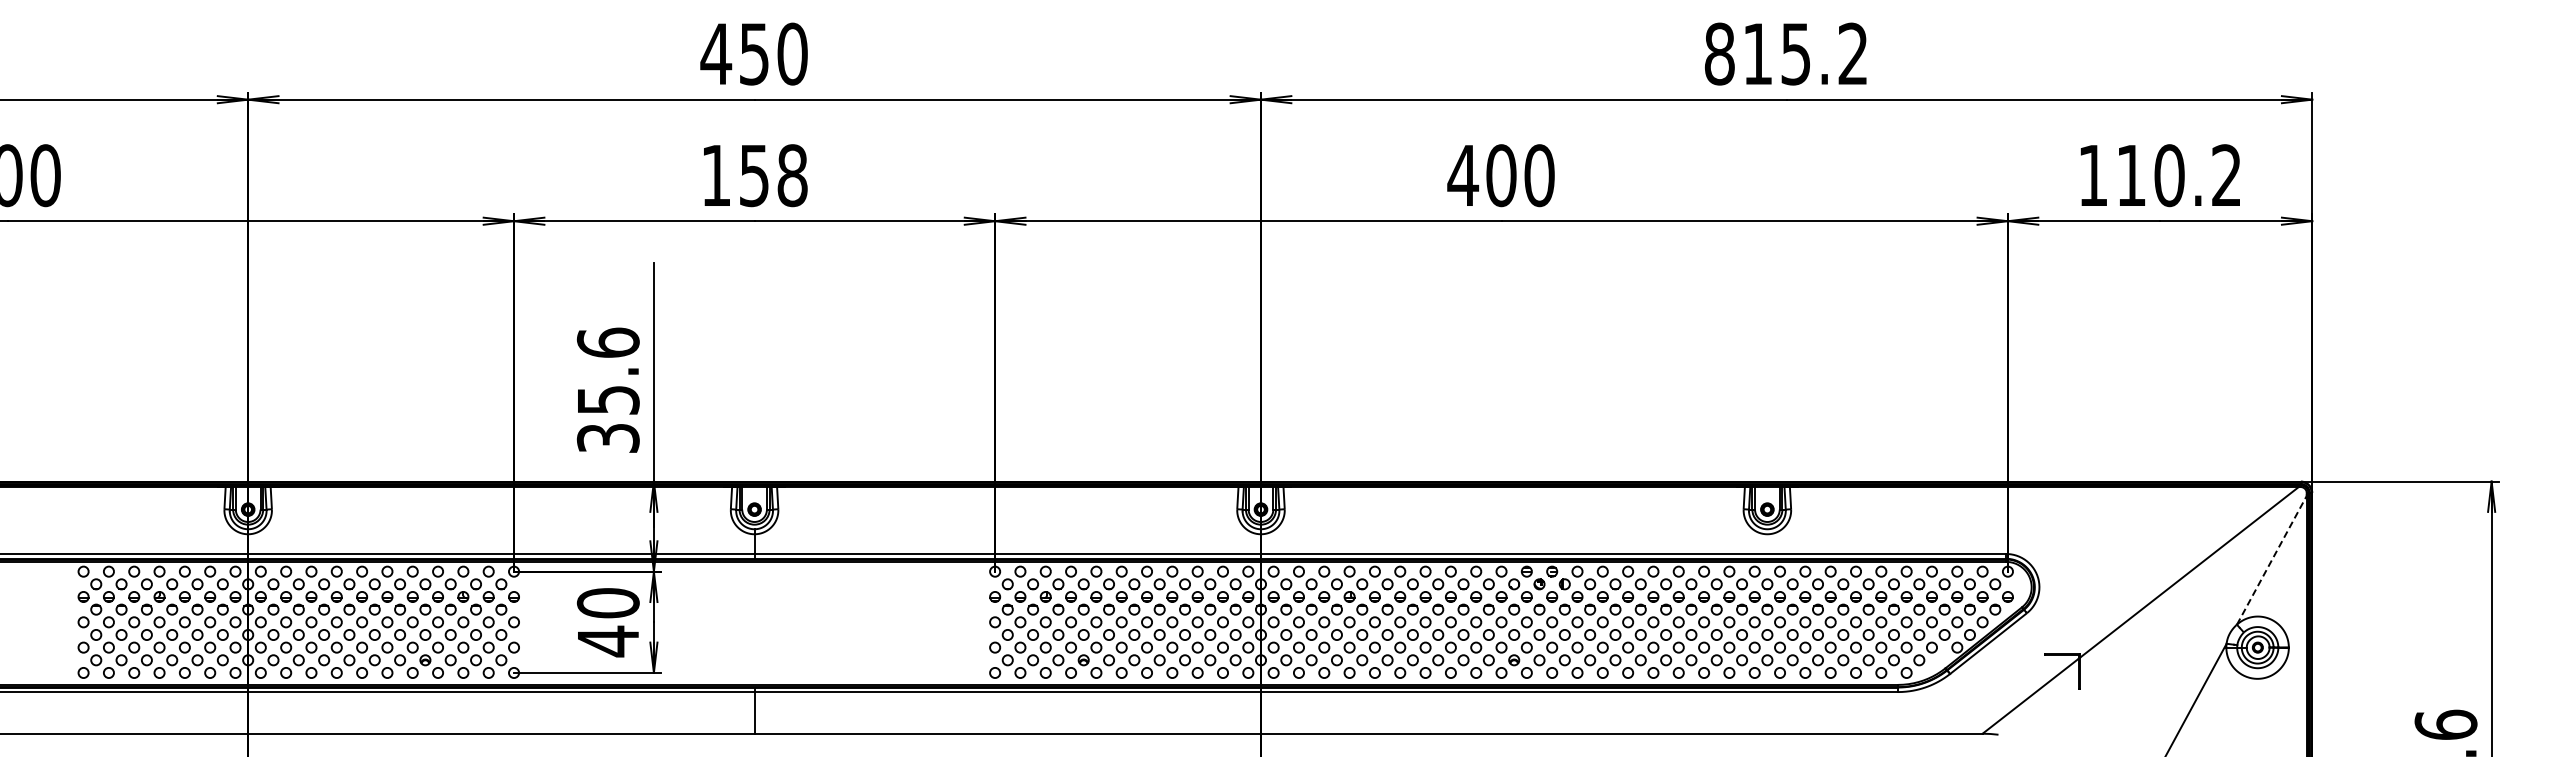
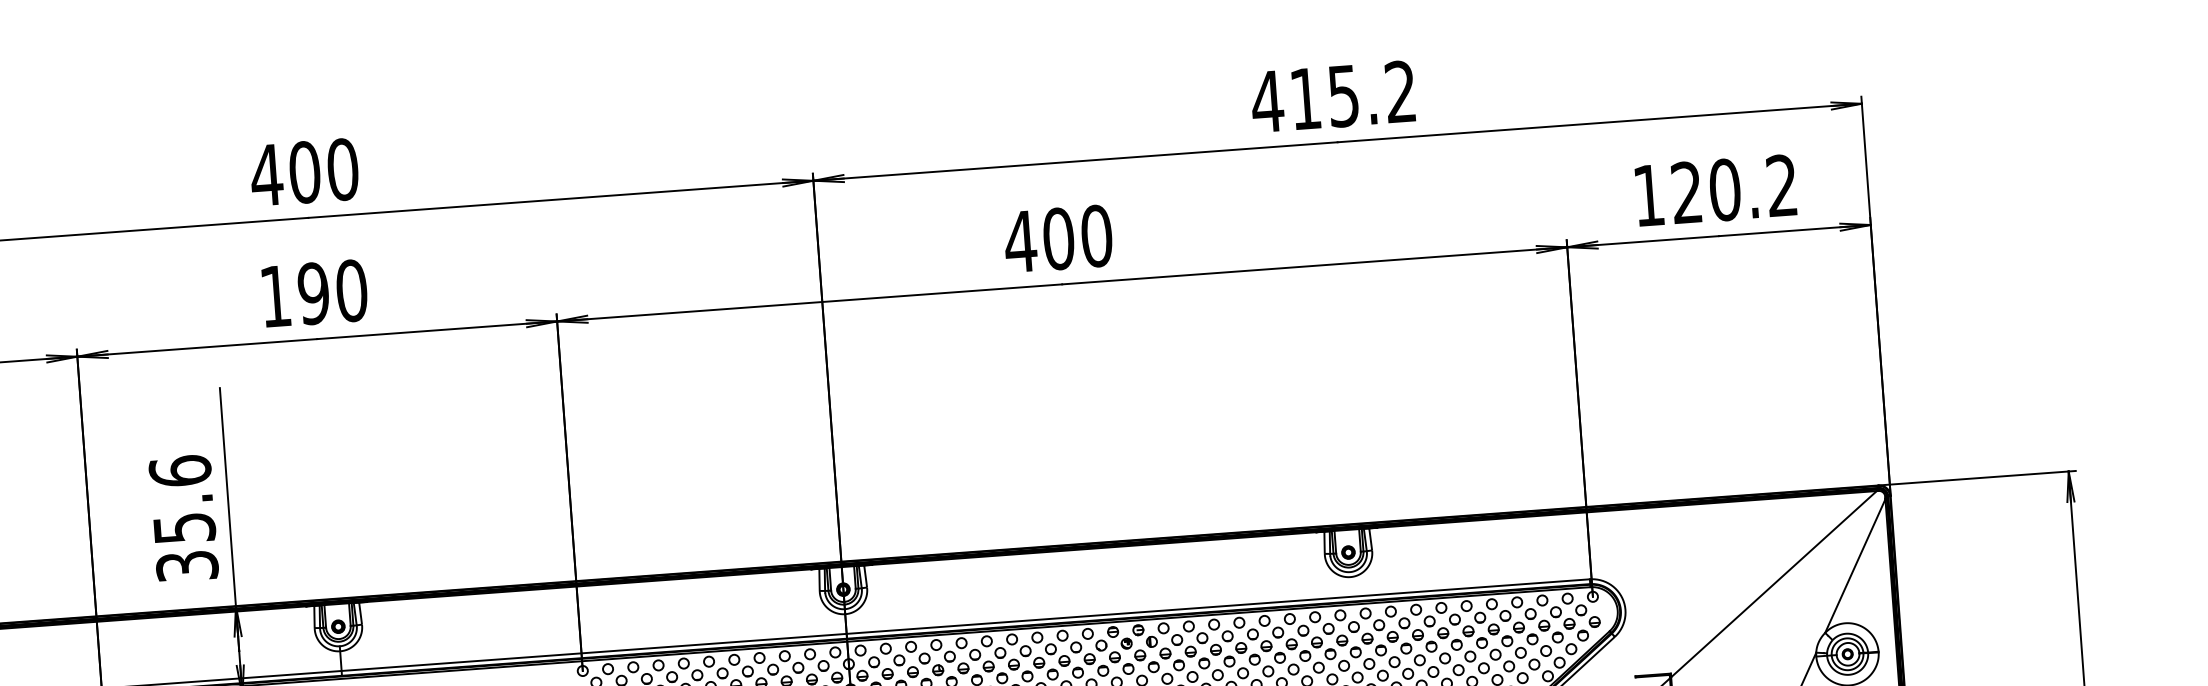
text: (754, 53) -> (304, 171), 450 -> 400
text: (1719, 53) -> (1267, 101), 815.2 -> 415.2
text: (2130, 174) -> (1686, 191), 110.2 -> 120.2
text: (773, 175) -> (332, 292), 158 -> 190
line: (2272, 559) -> (1855, 565), dashed -> solid

